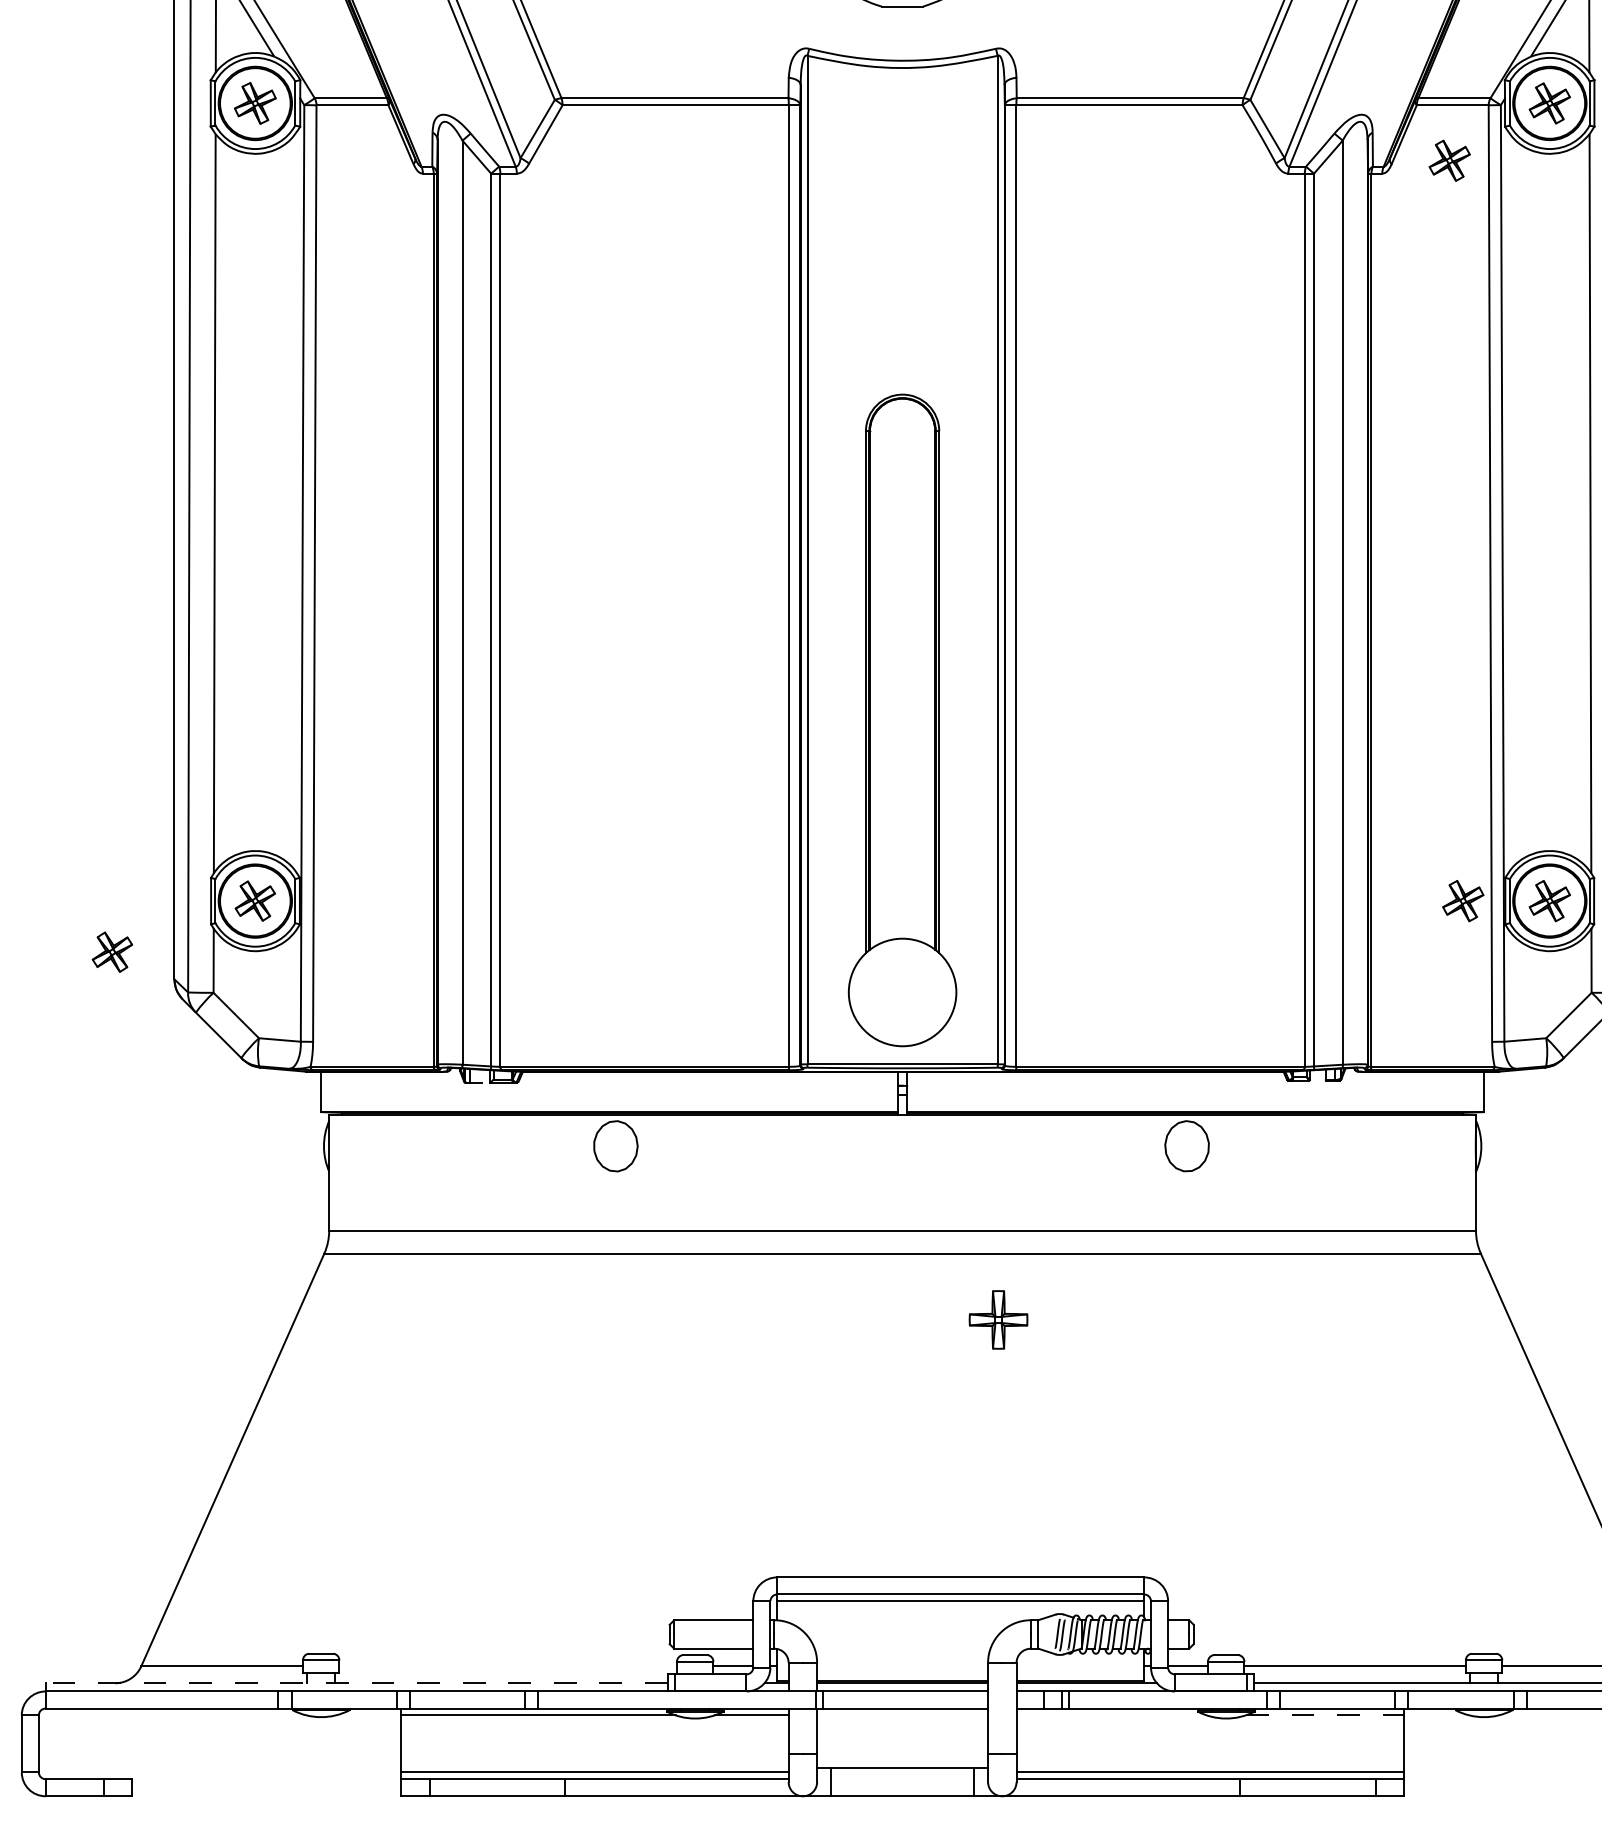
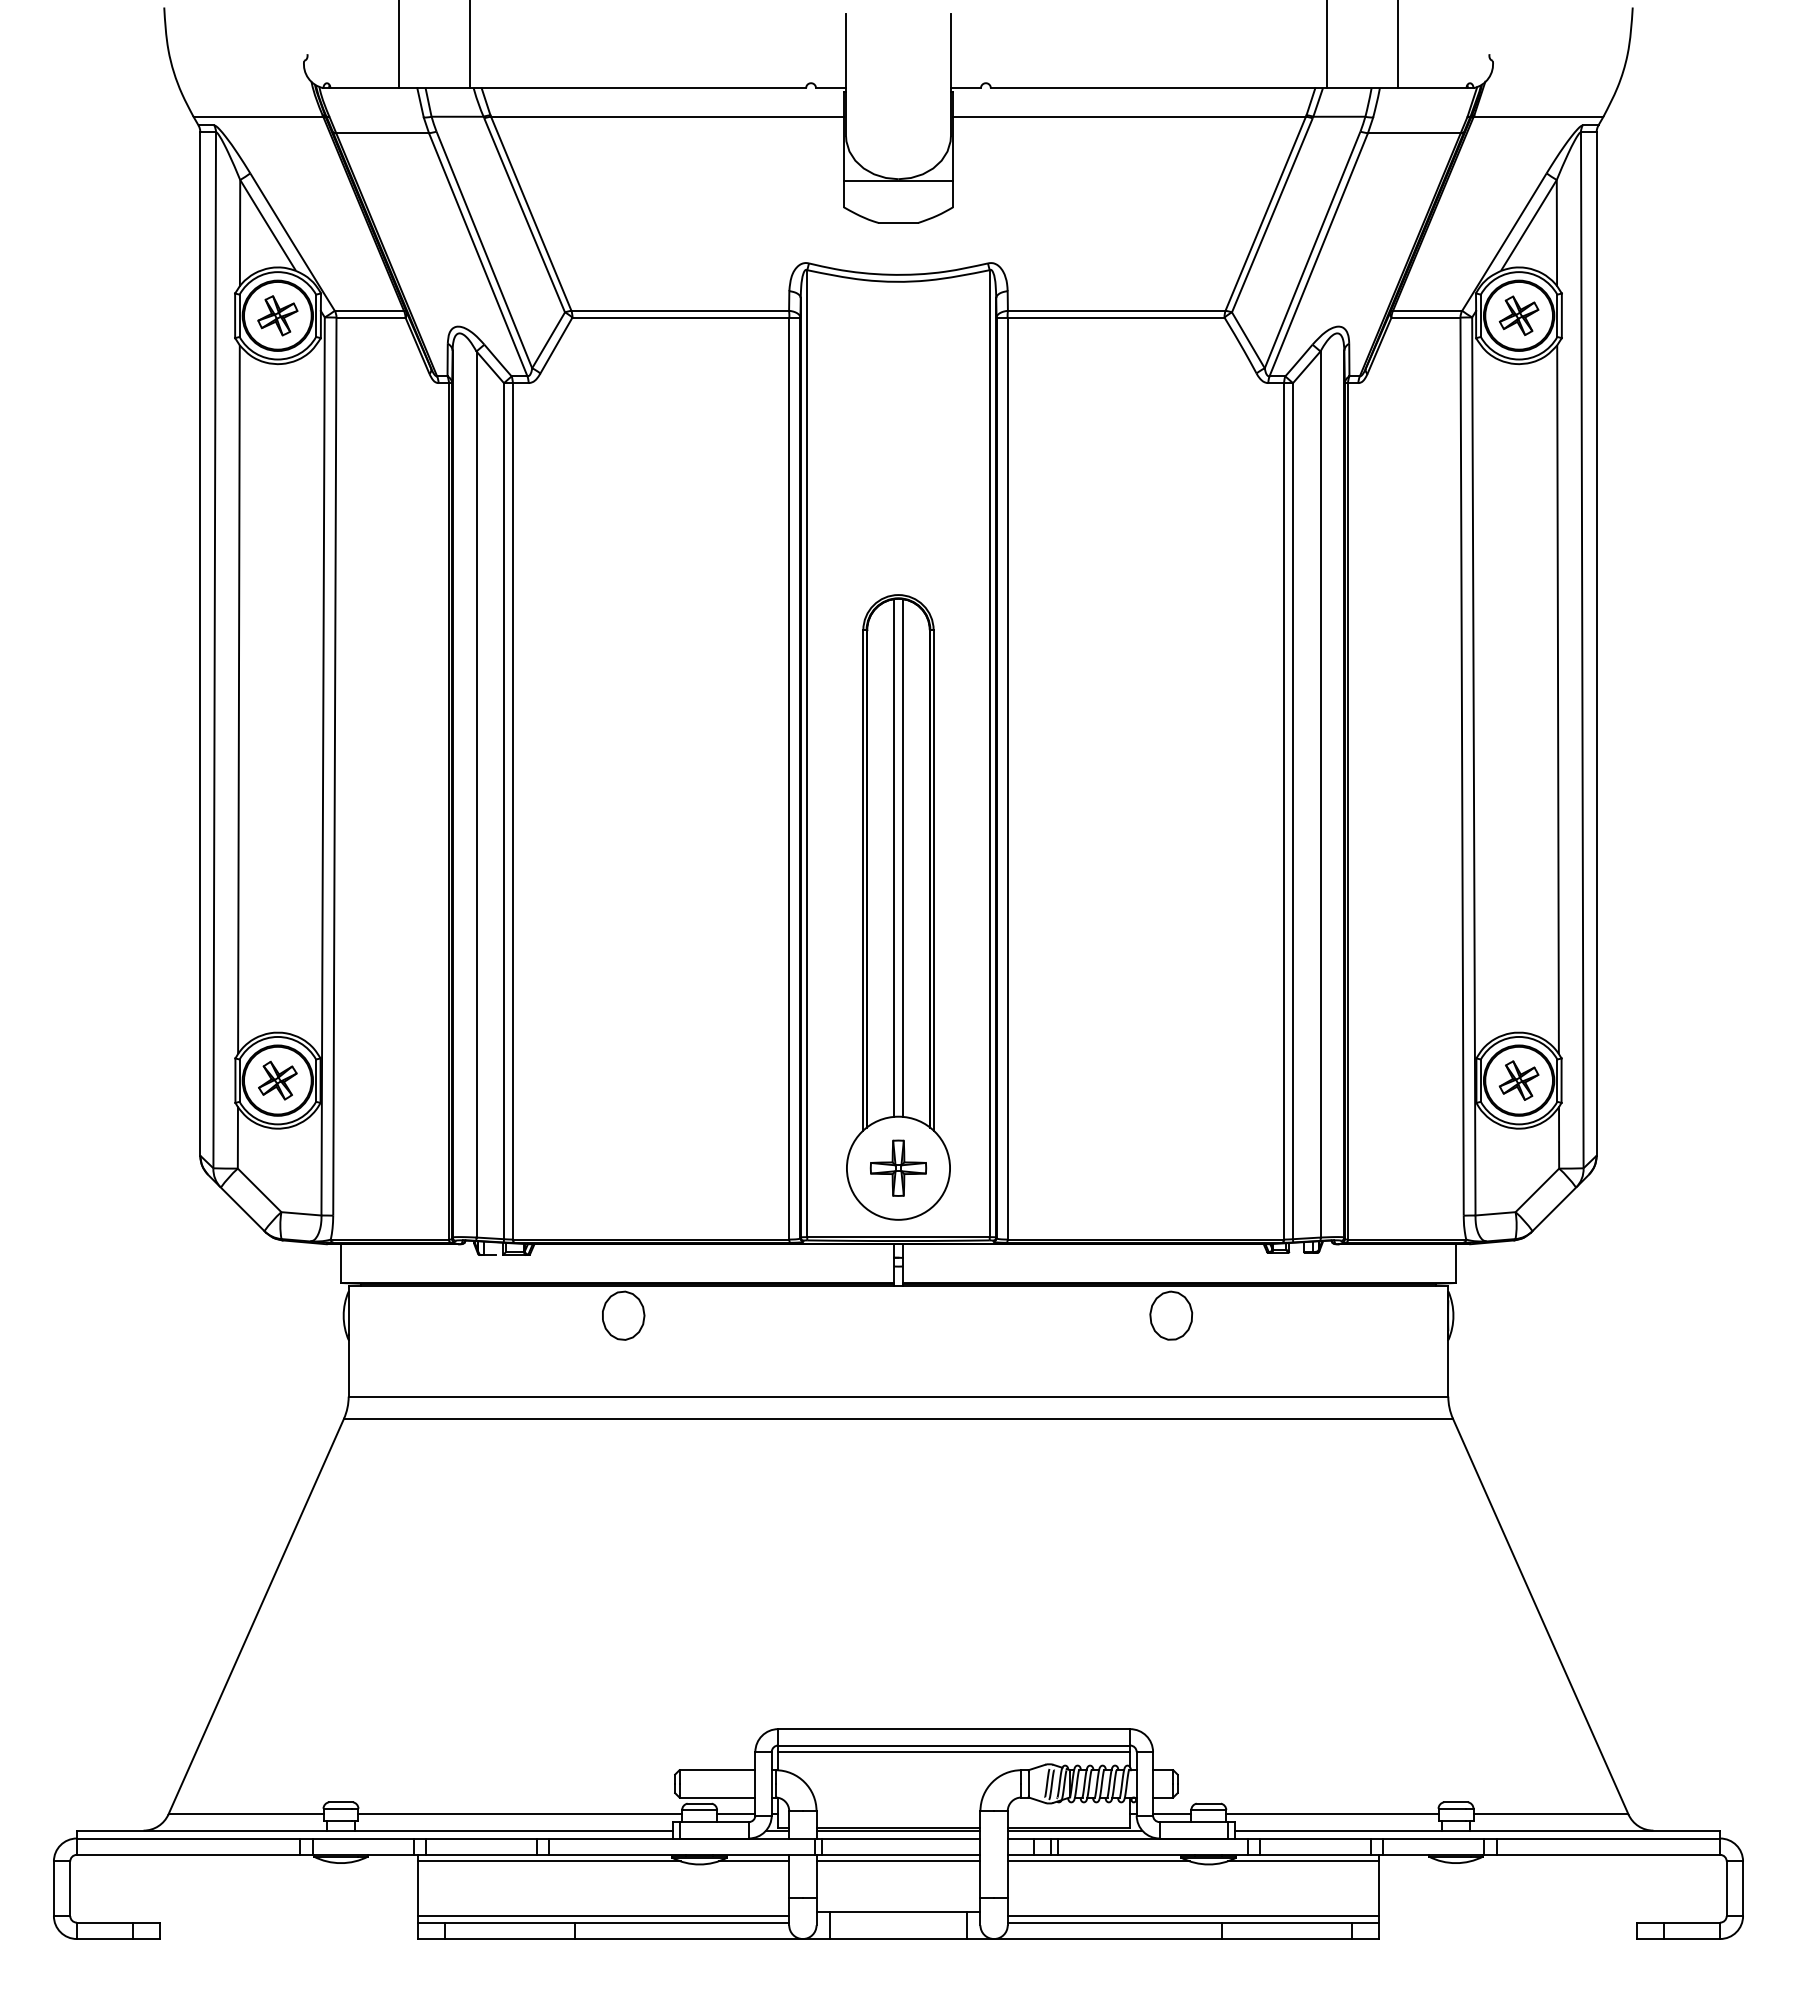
part: (1449, 160) -> (1422, 370), removed
line: (898, 668) -> (894, 857), added
line: (906, 668) -> (902, 857), added
part: (1462, 900) -> (1435, 1080), removed
part: (112, 952) -> (140, 1129), removed
part: (998, 1319) -> (898, 1167), moved
line: (508, 1666) -> (520, 1814), added
line: (356, 1683) -> (374, 1830), dashed -> solid
line: (902, 1715) -> (898, 1861), added
line: (1111, 1715) -> (1098, 1861), added
line: (1324, 1715) -> (1303, 1861), dashed -> solid

